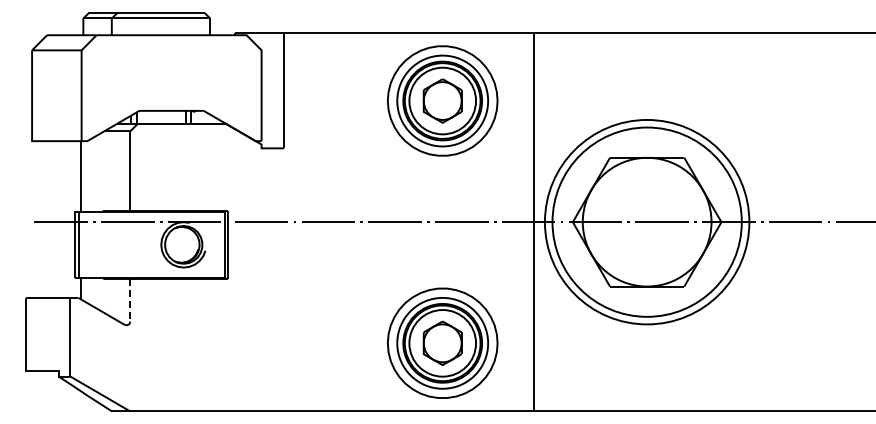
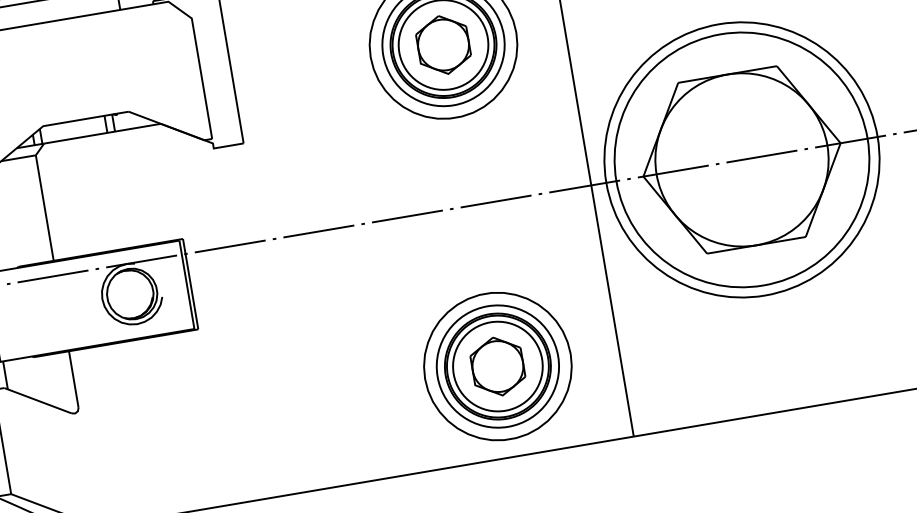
line: (130, 300) -> (74, 379), dashed -> solid

